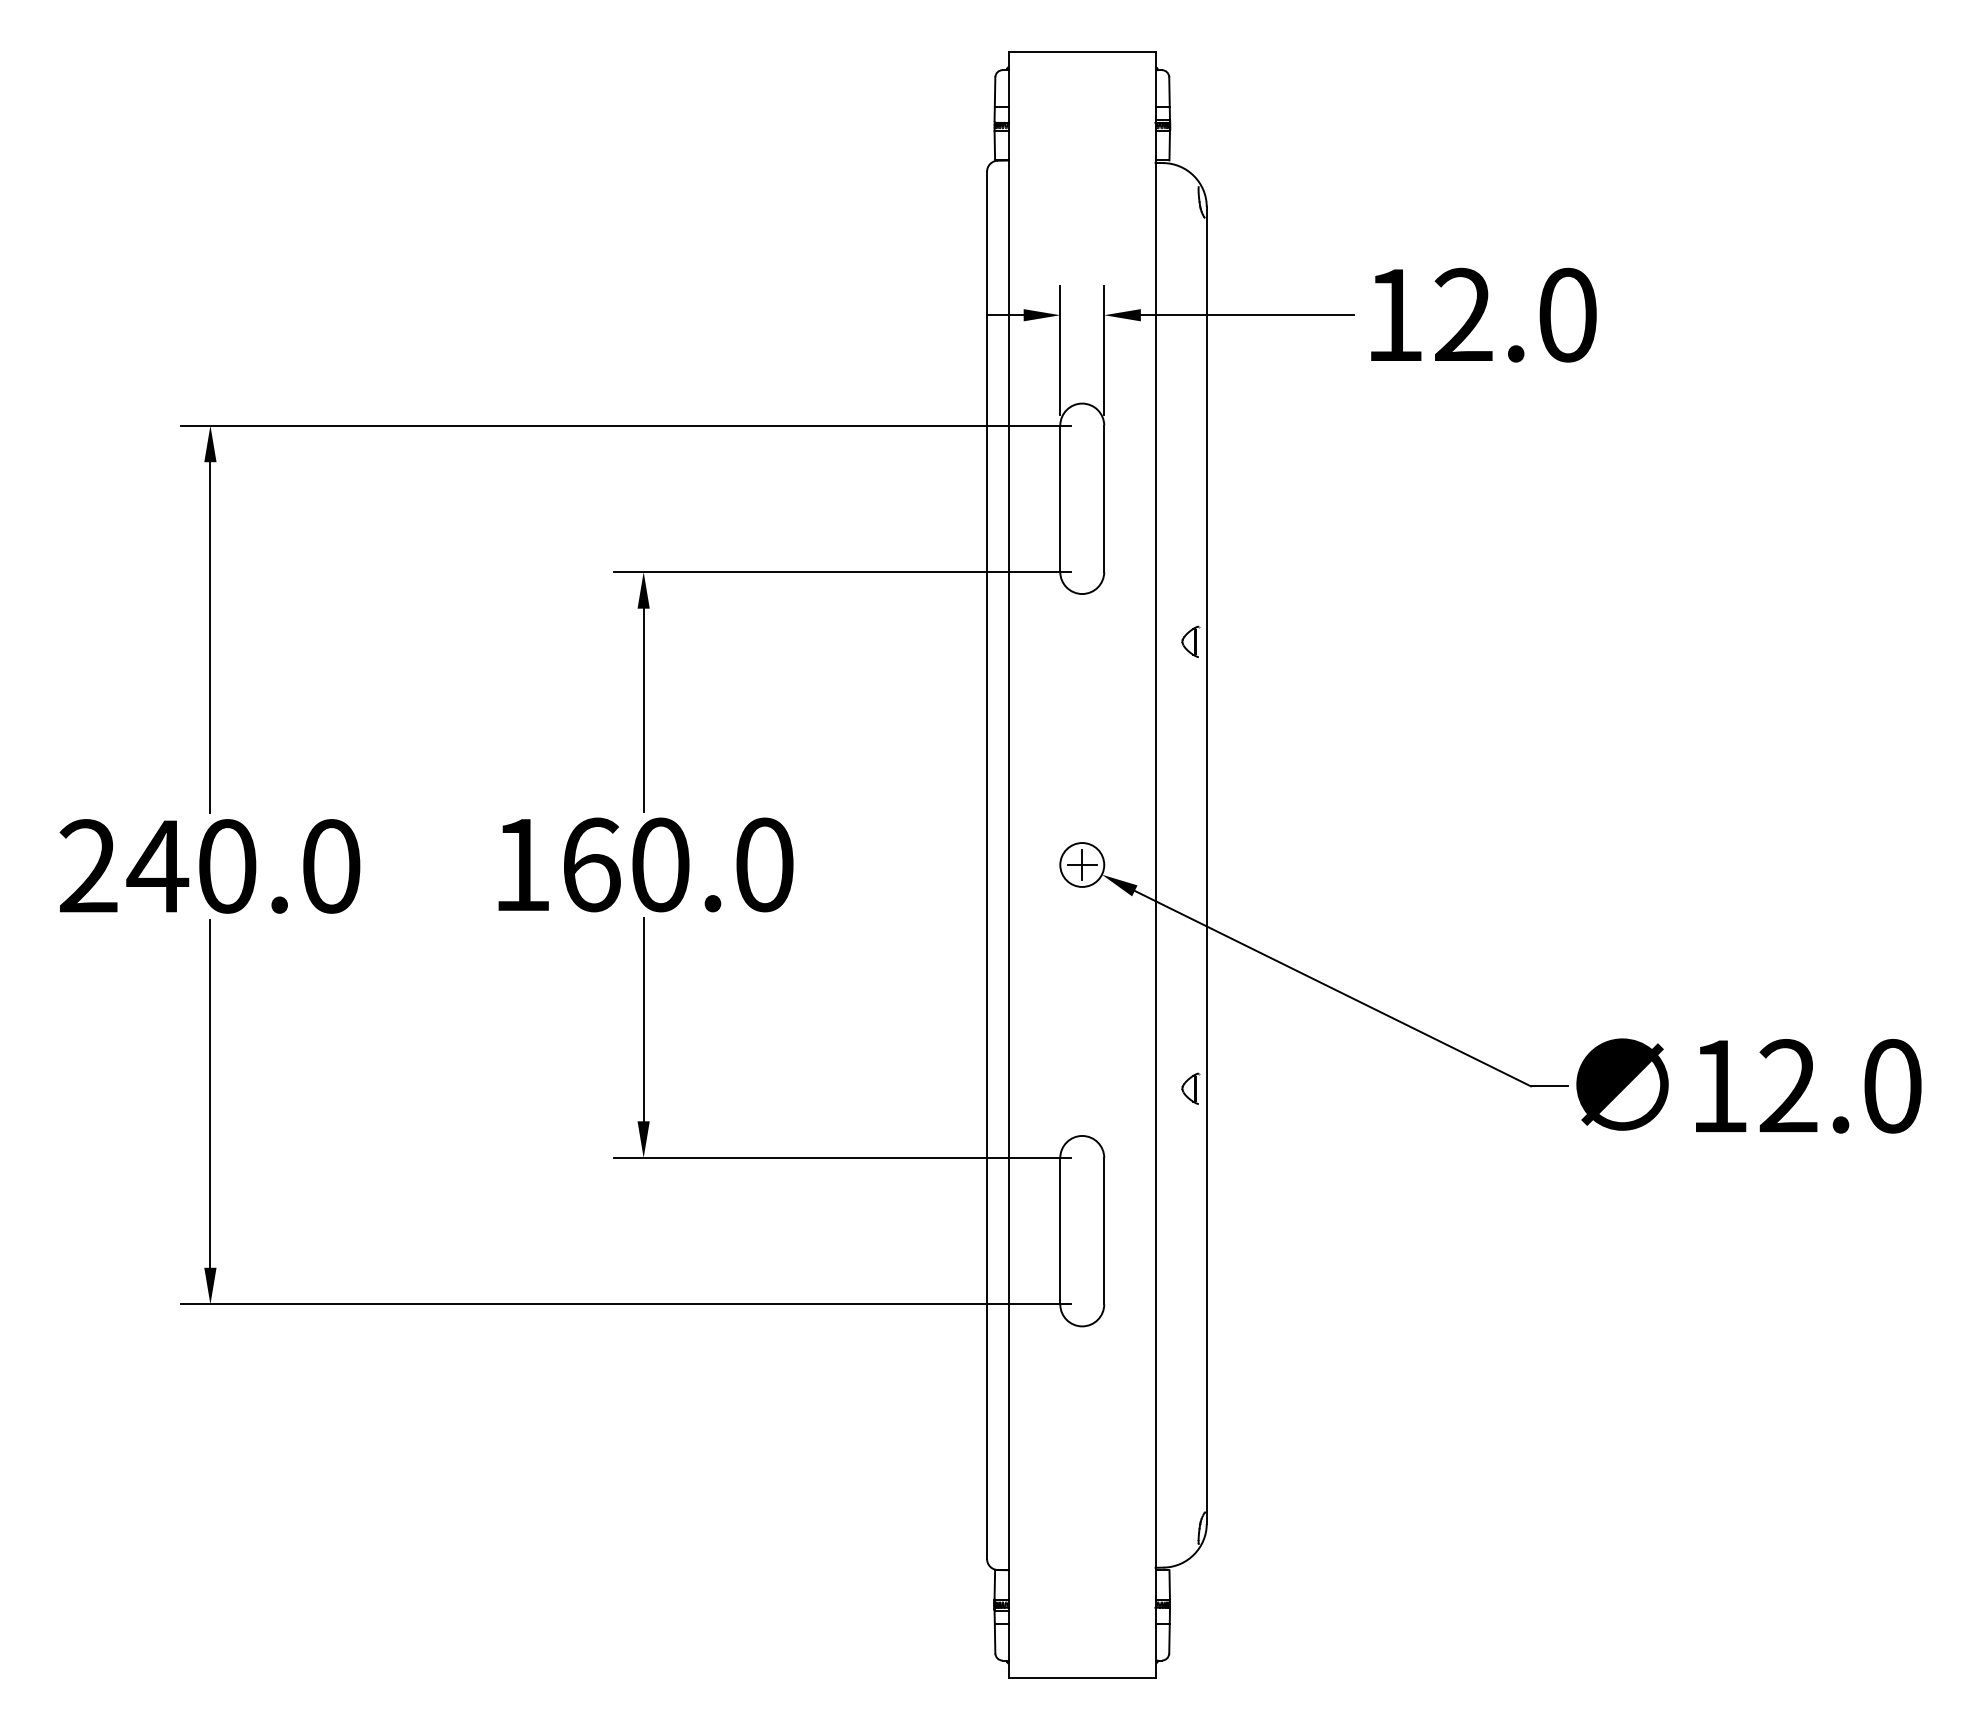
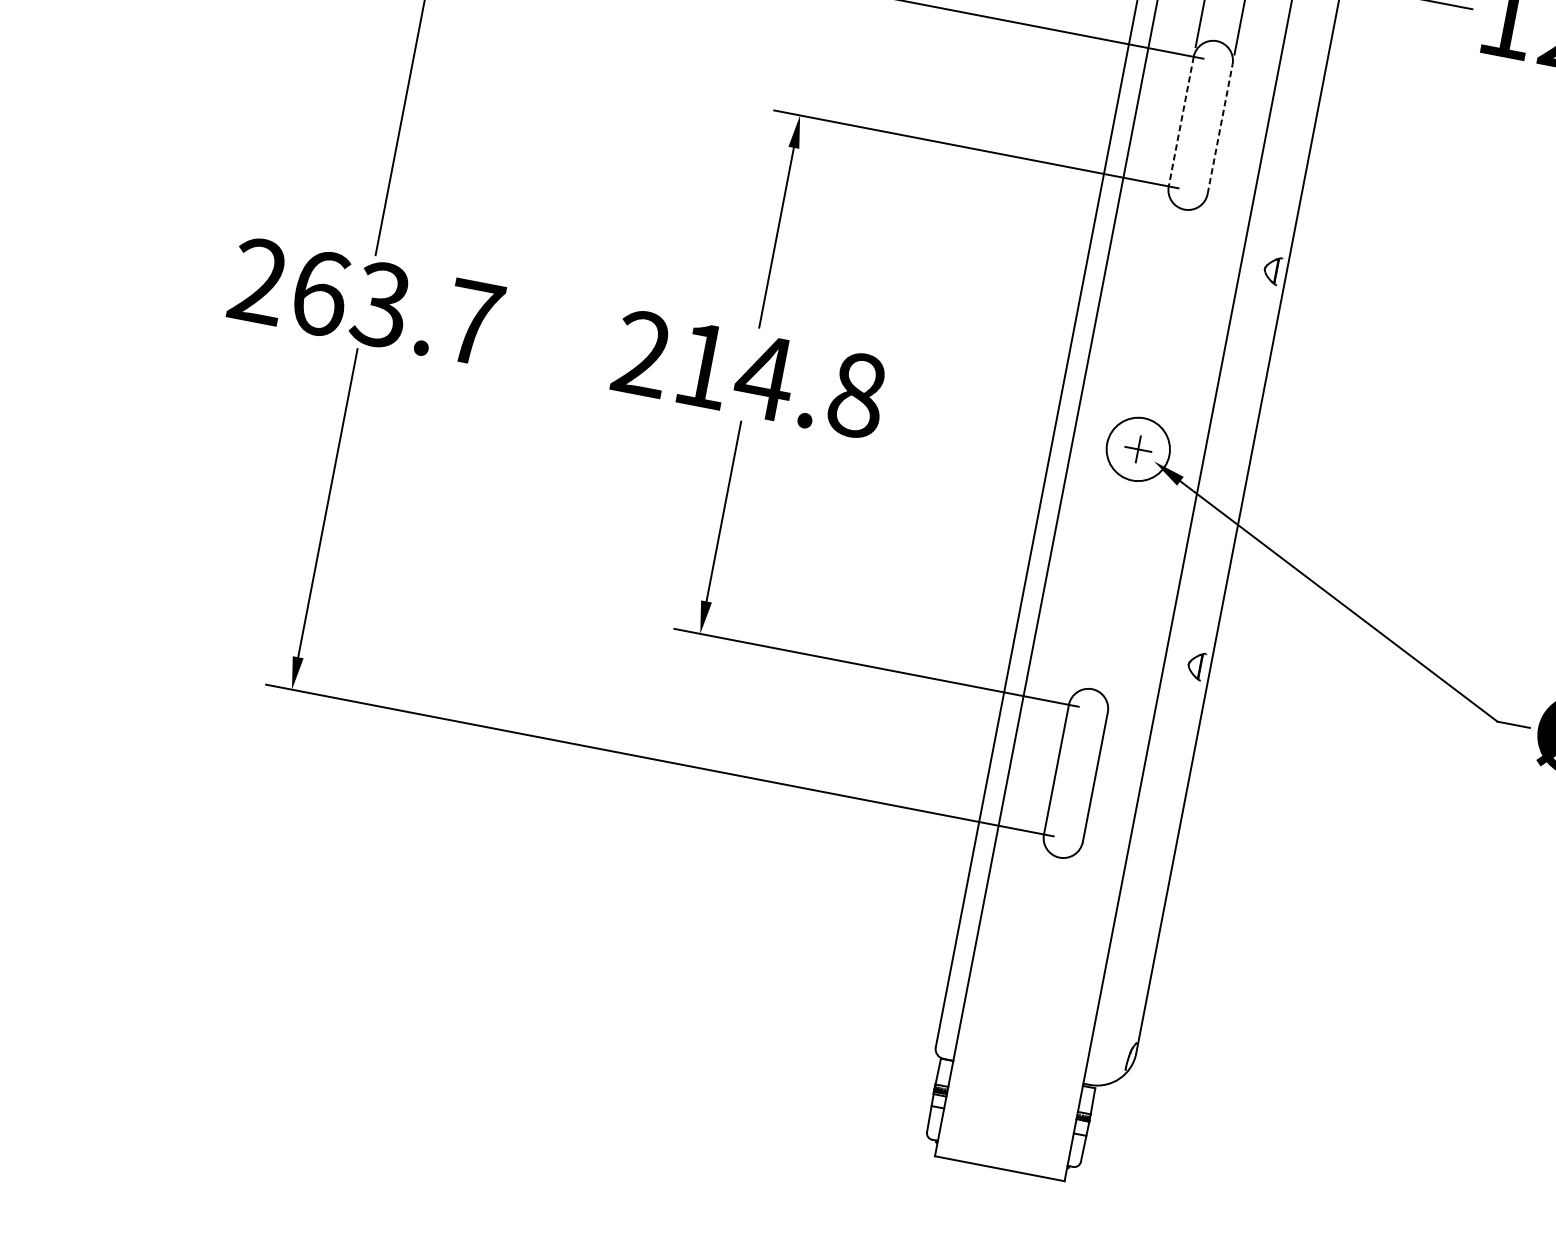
line: (1104, 498) -> (1220, 128), solid -> dashed
line: (1060, 499) -> (1181, 122), solid -> dashed
text: (643, 864) -> (750, 374), 160.0 -> 214.8
circle: (1082, 864) -> (1138, 449), size x1.6
text: (243, 866) -> (395, 307), 240.0 -> 263.7

